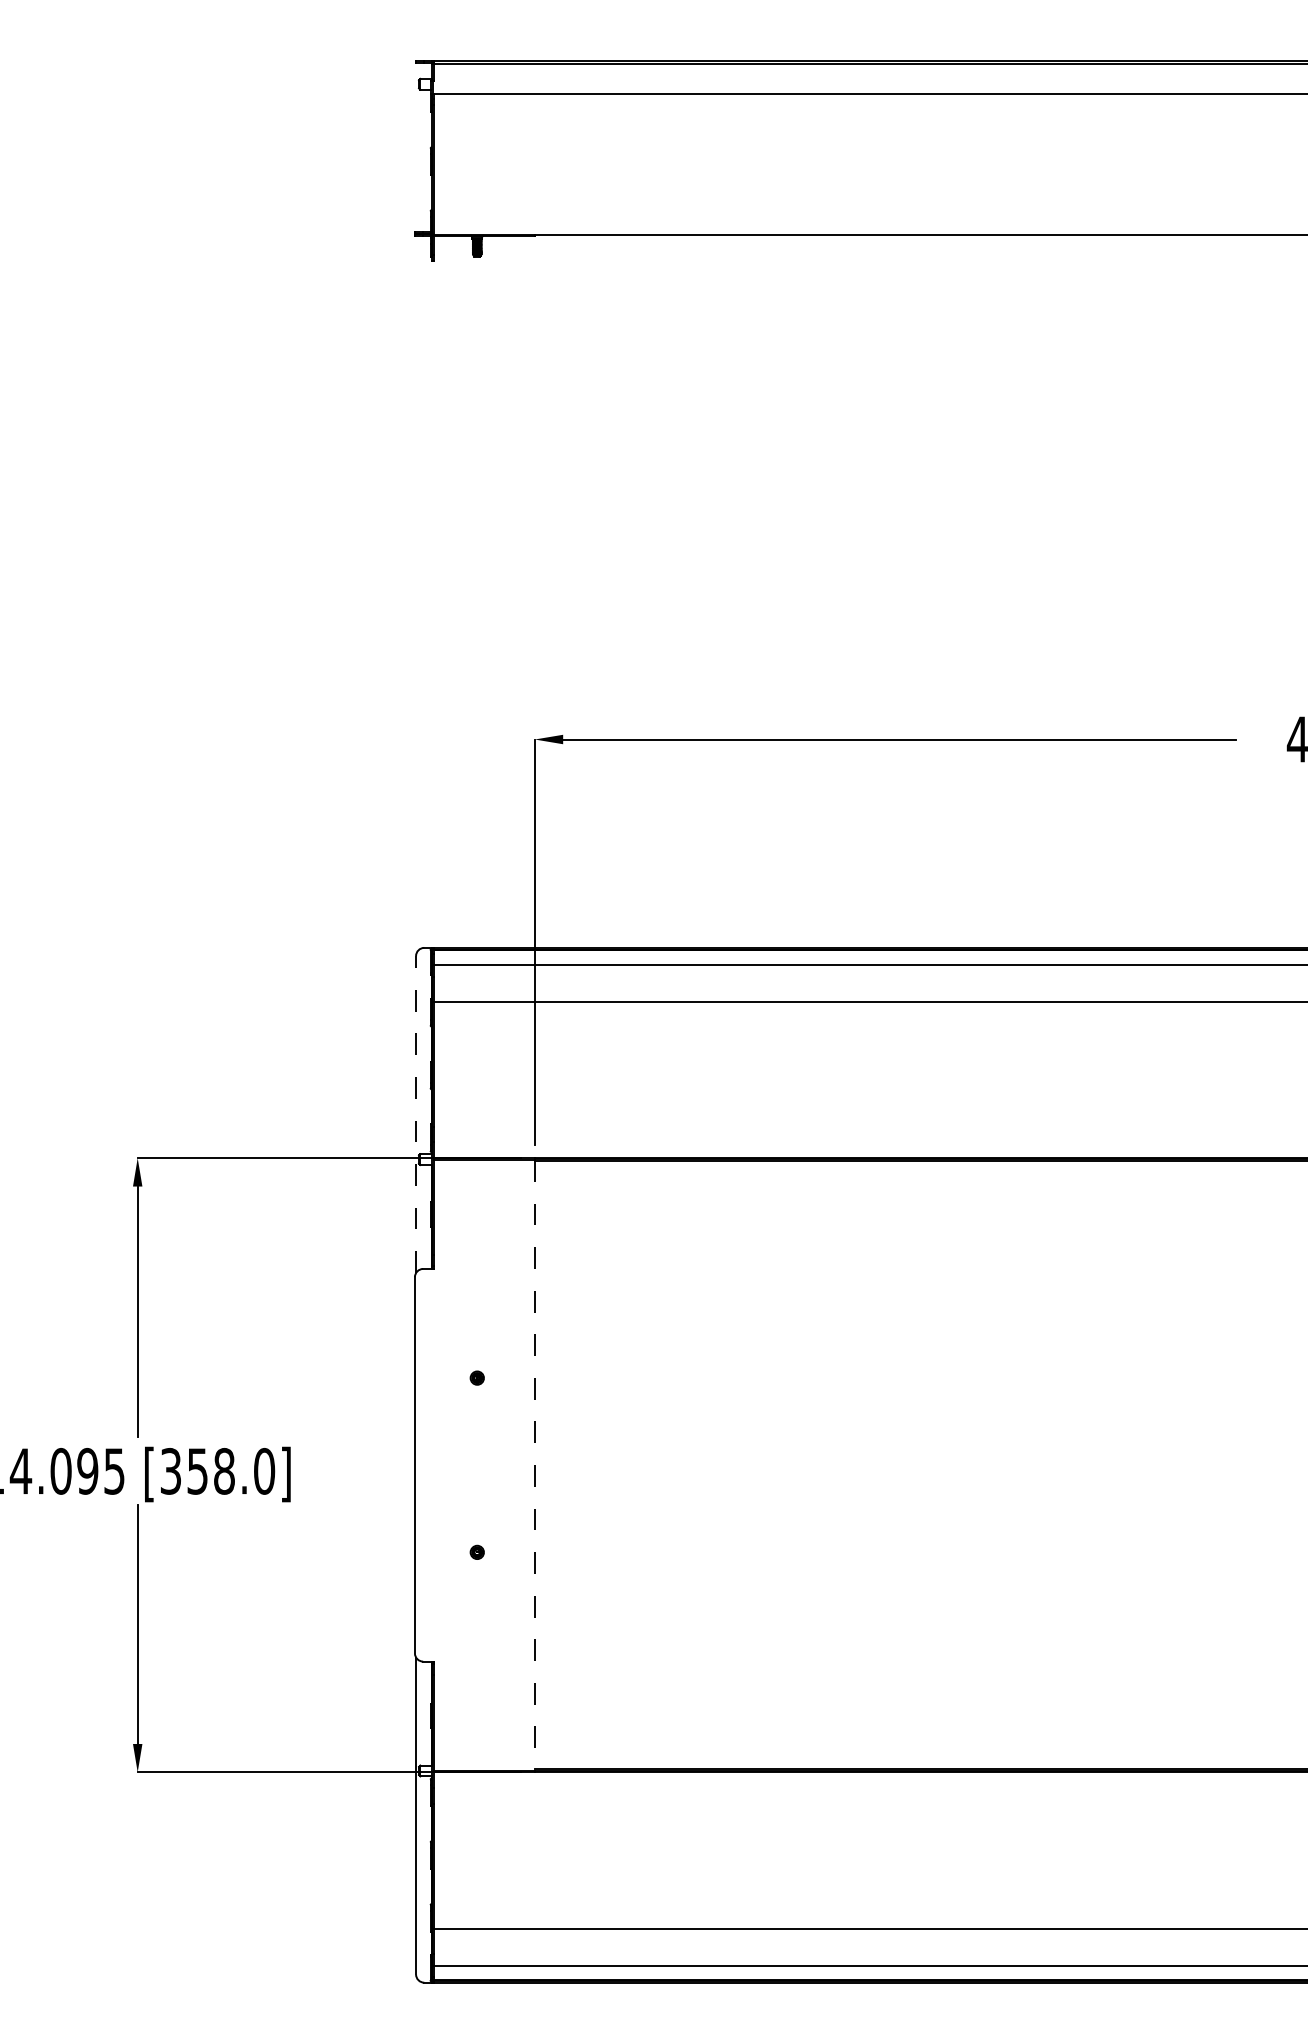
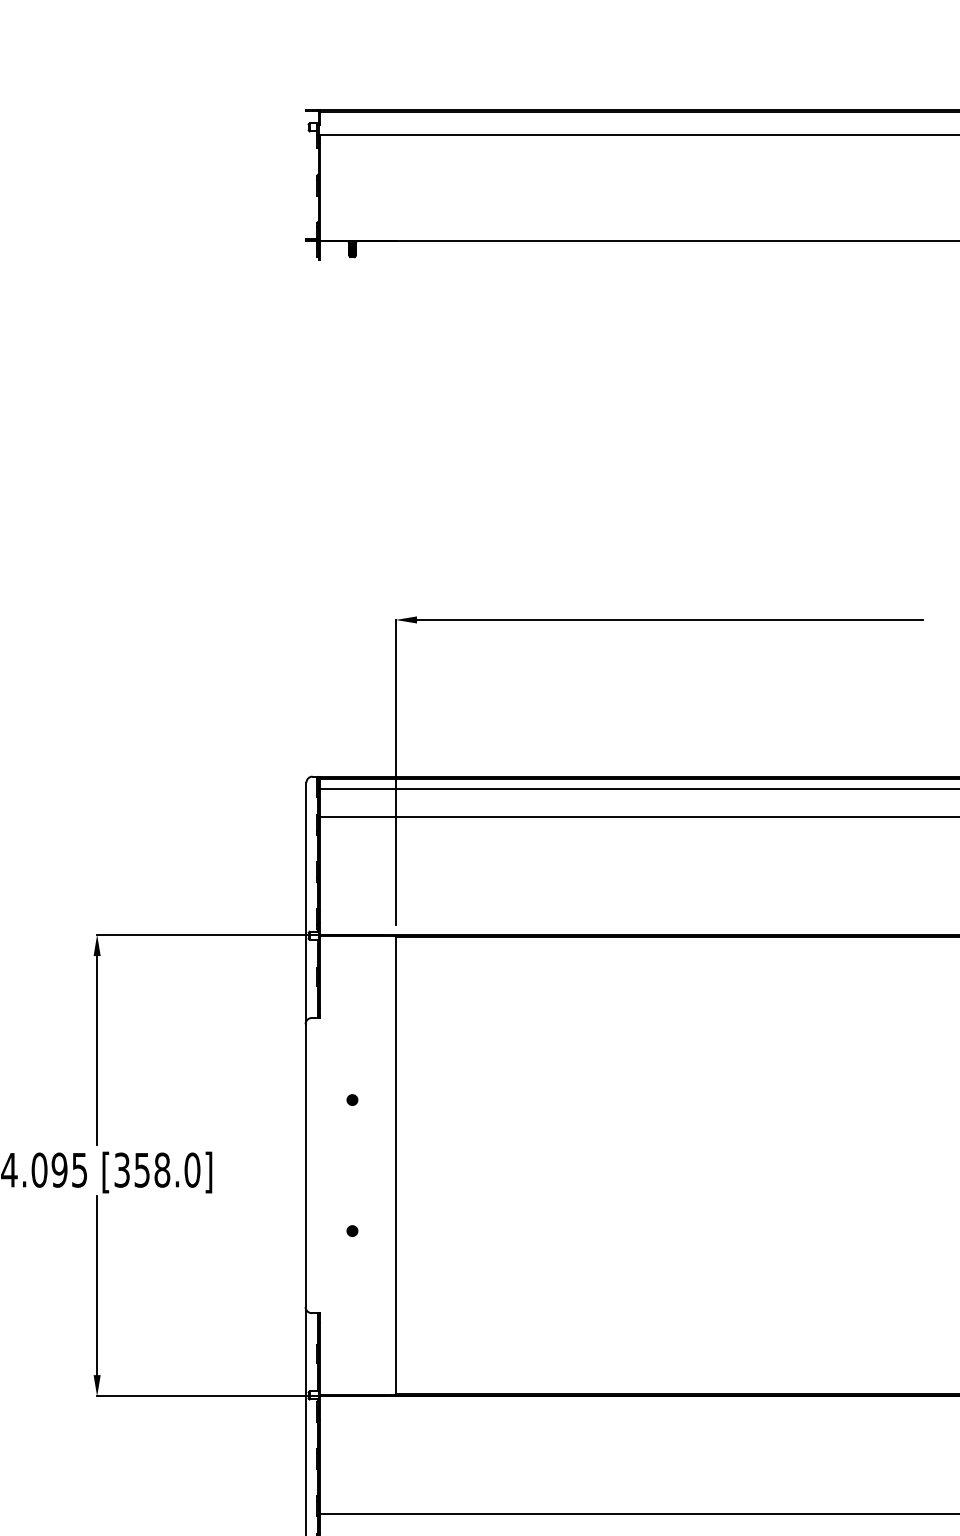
line: (416, 1114) -> (306, 901), dashed -> solid
line: (534, 1465) -> (395, 1165), dashed -> solid

